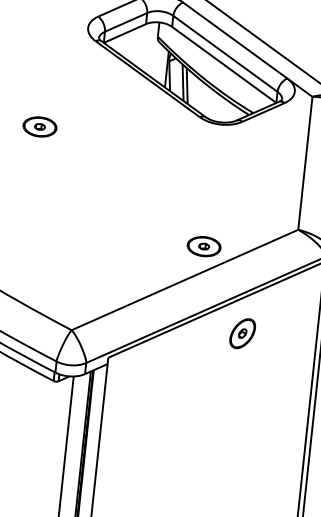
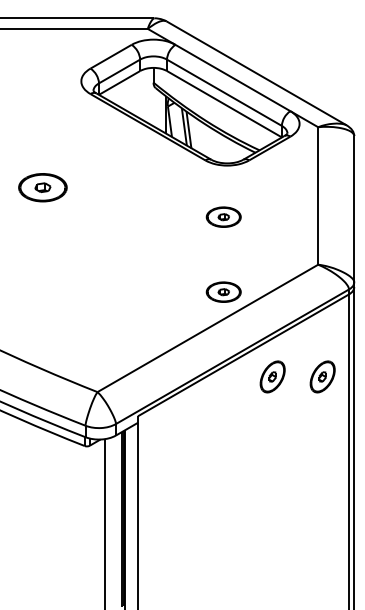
part: (39, 126) -> (42, 187), size x1.4
part: (211, 173) -> (223, 216), added
part: (290, 338) -> (322, 376), added

